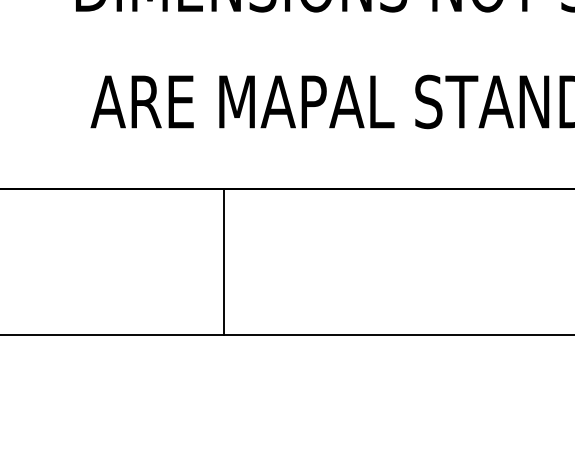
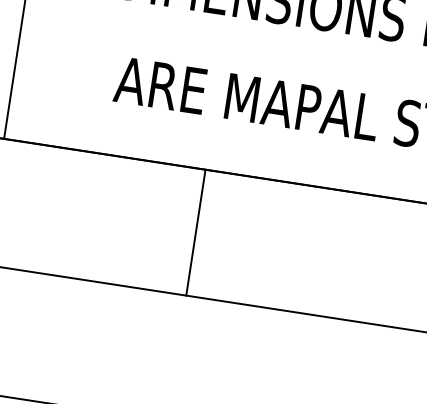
line: (223, 262) -> (195, 232), moved

